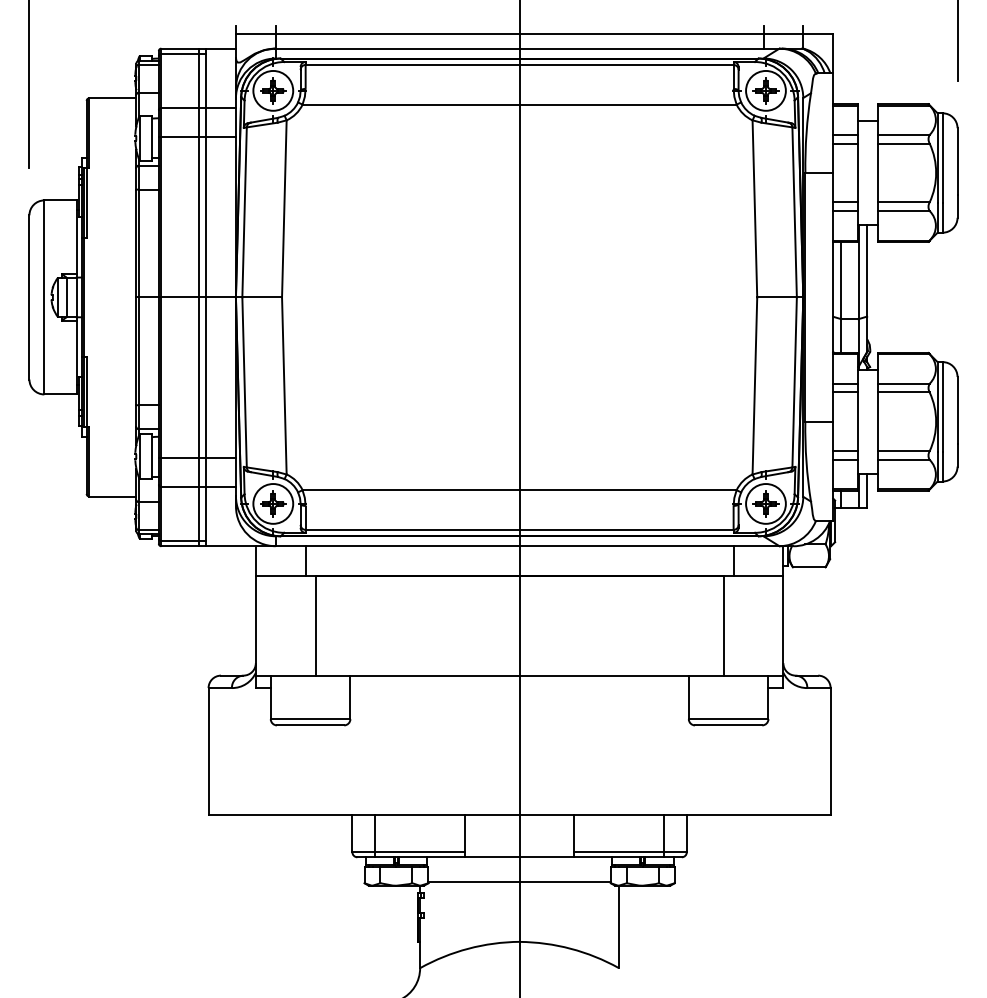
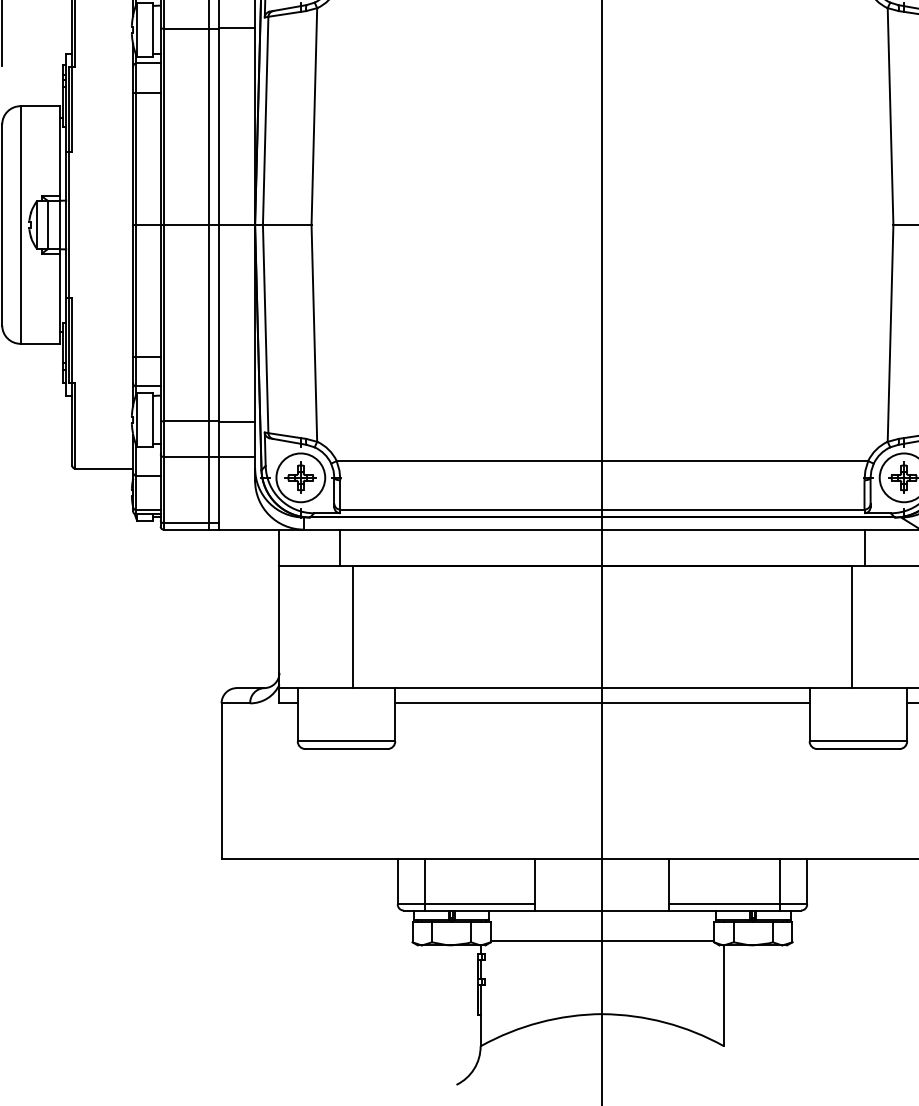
line: (519, 688) -> (602, 703), added

